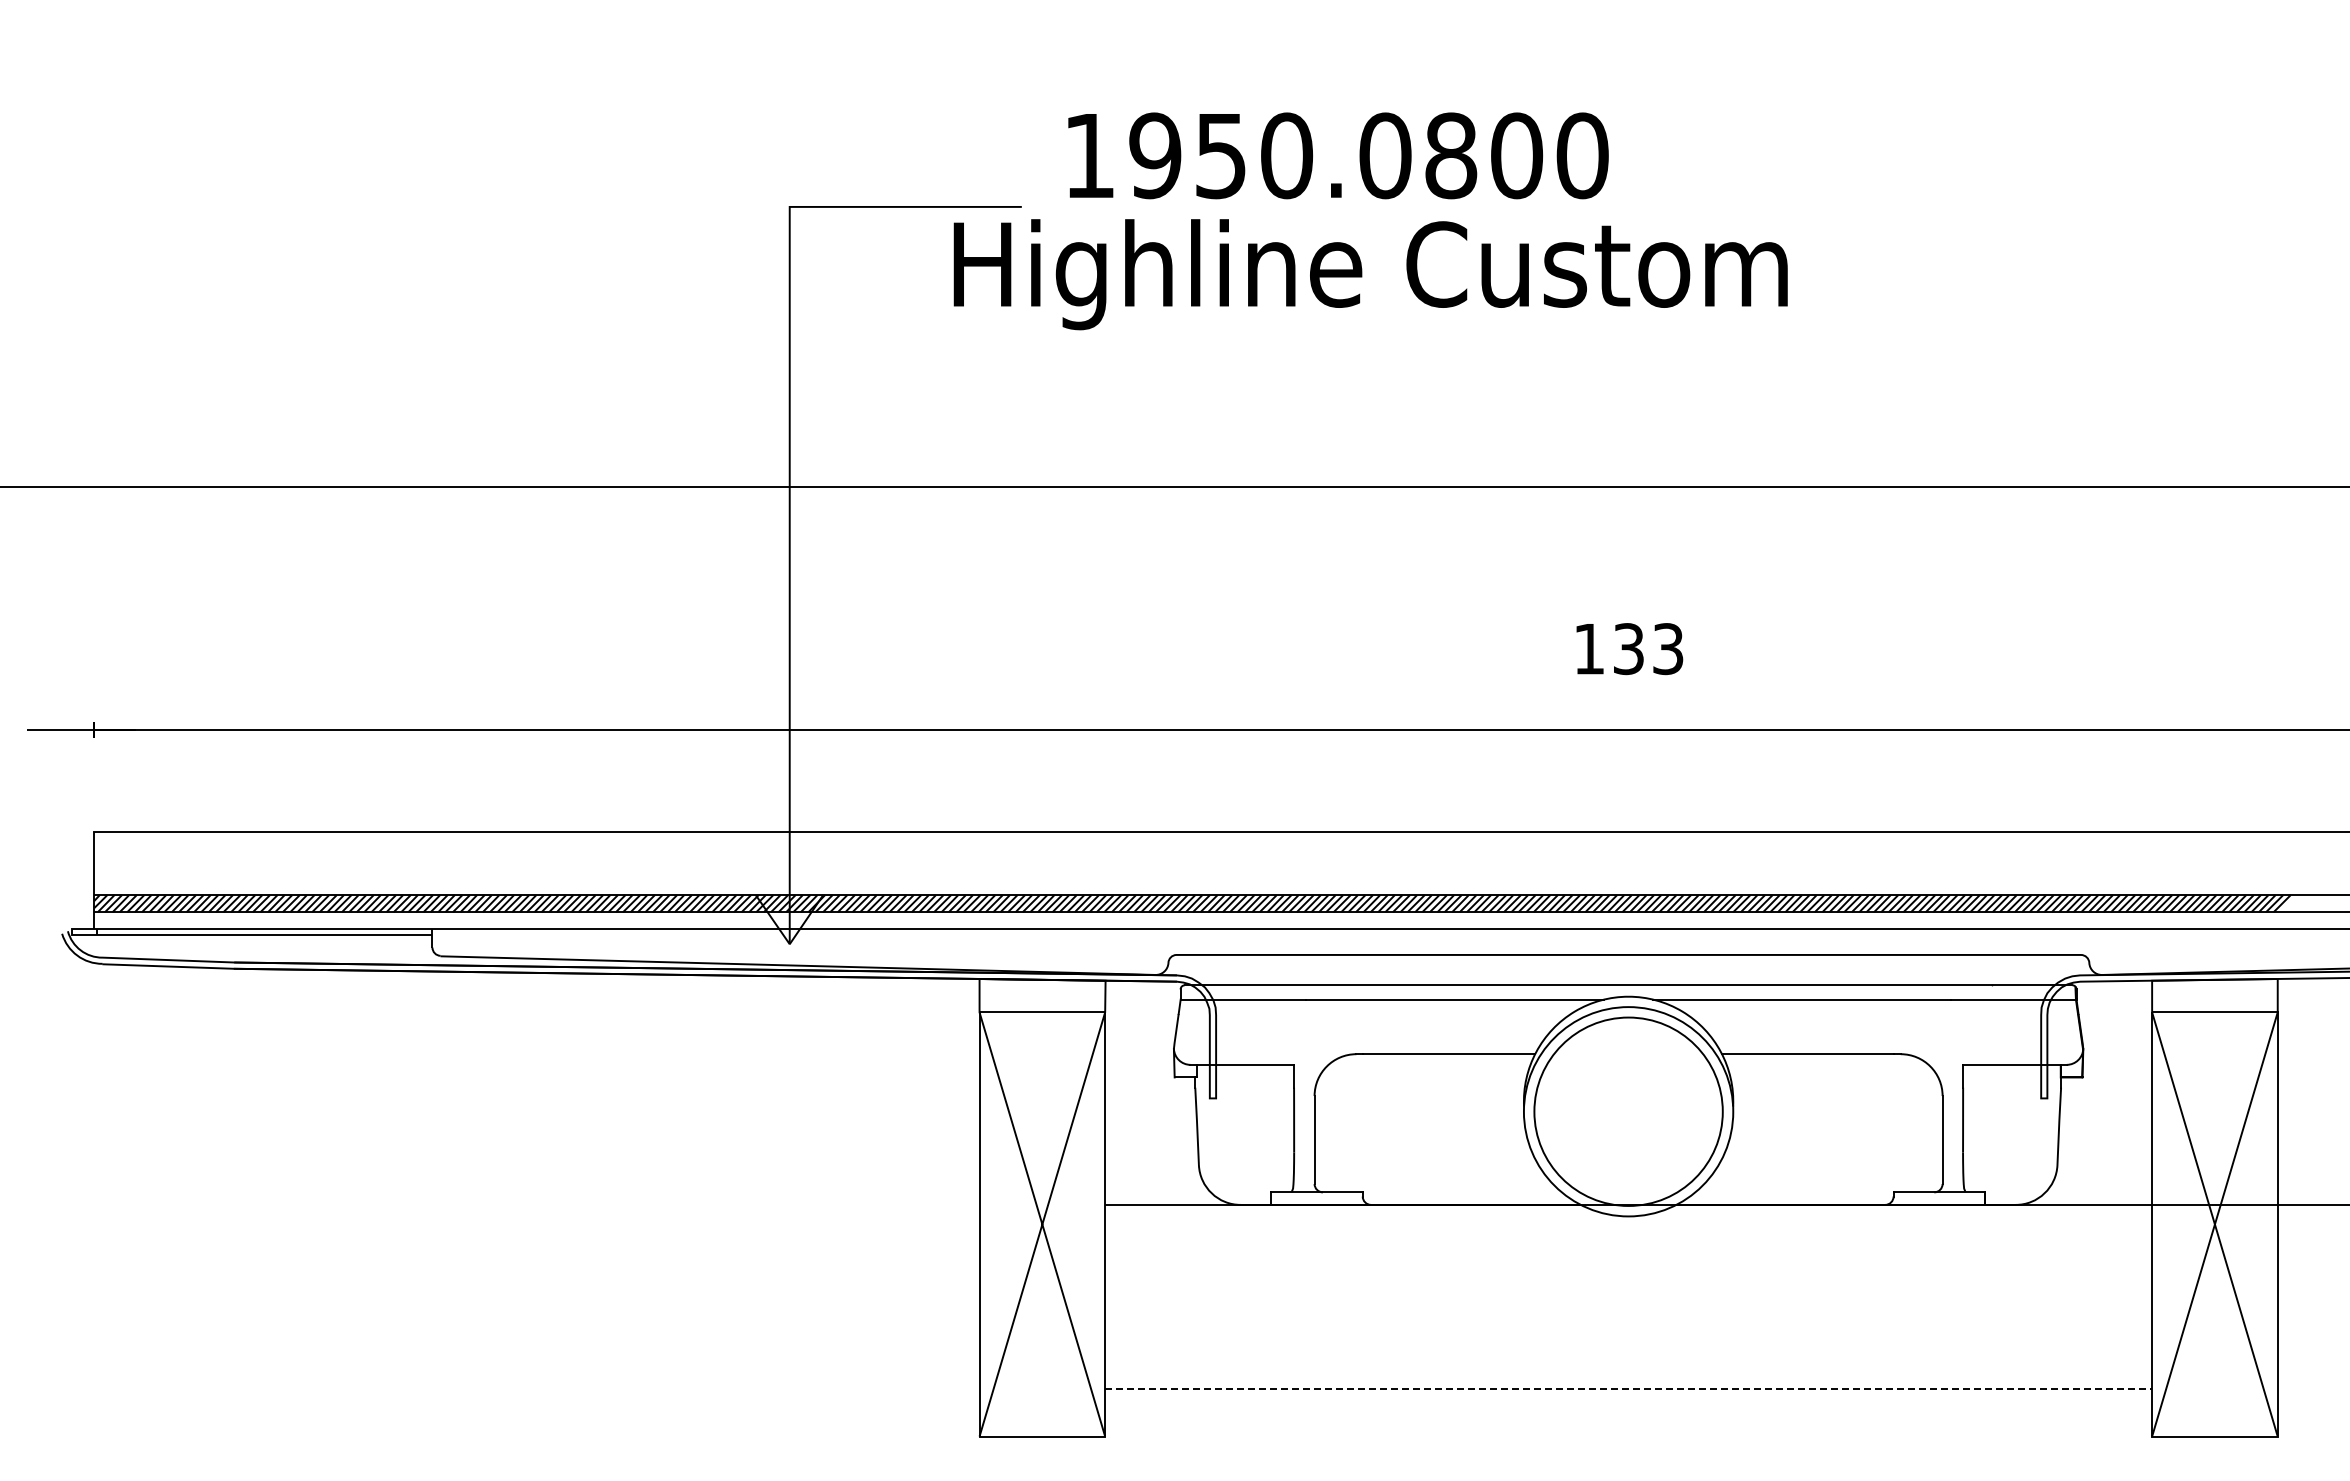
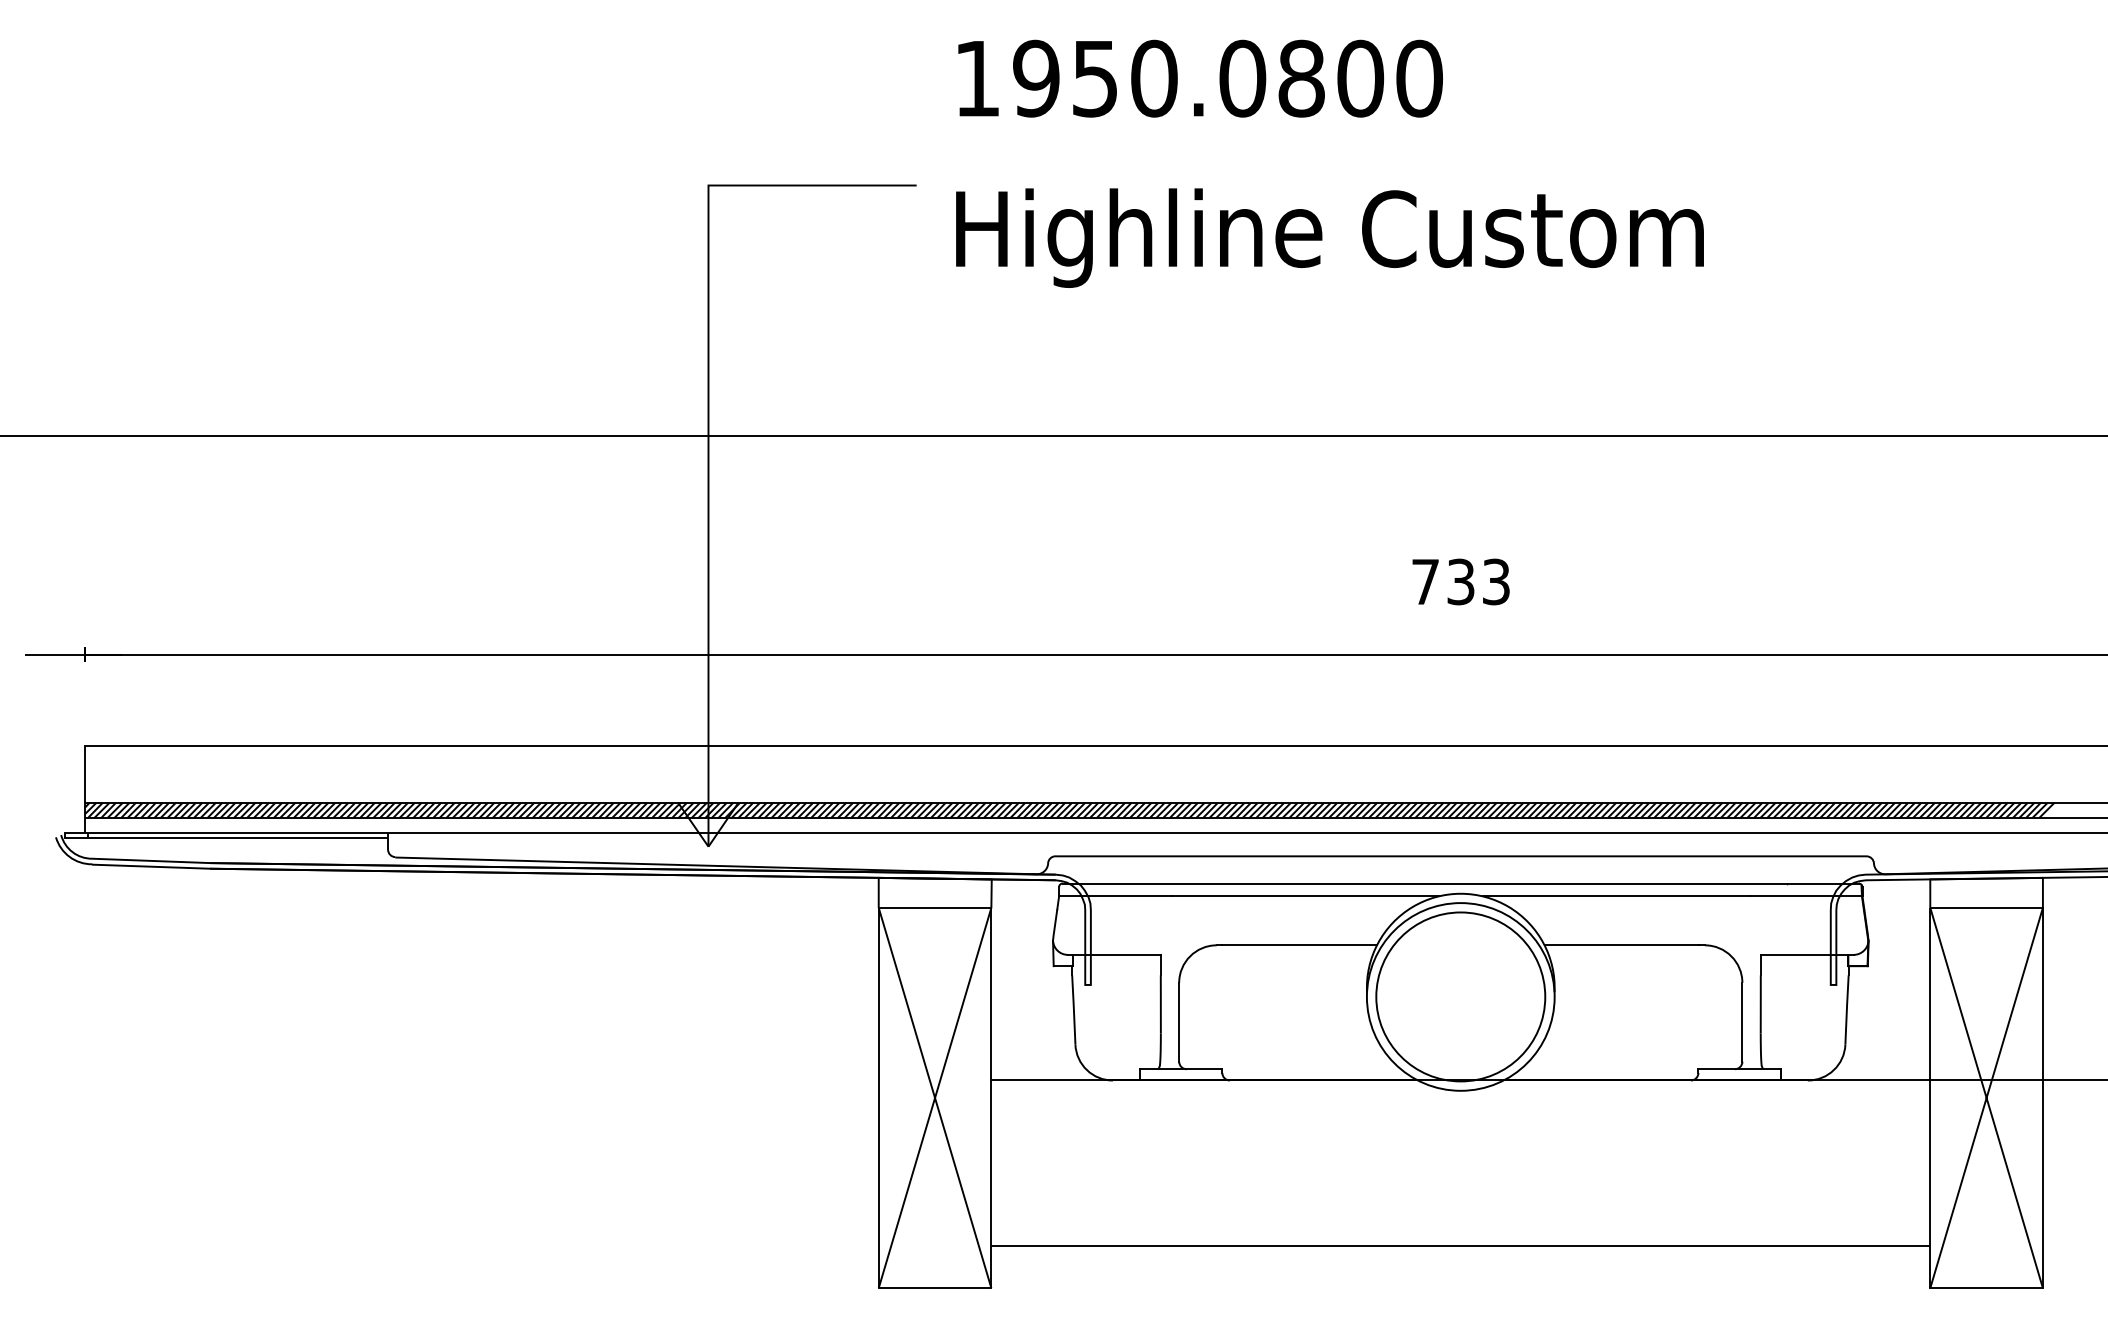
text: (1338, 155) -> (1200, 78), moved
text: (1370, 274) -> (1329, 238), moved
text: (1589, 649) -> (1425, 582), 133 -> 733
line: (1629, 1389) -> (1461, 1246), dashed -> solid

